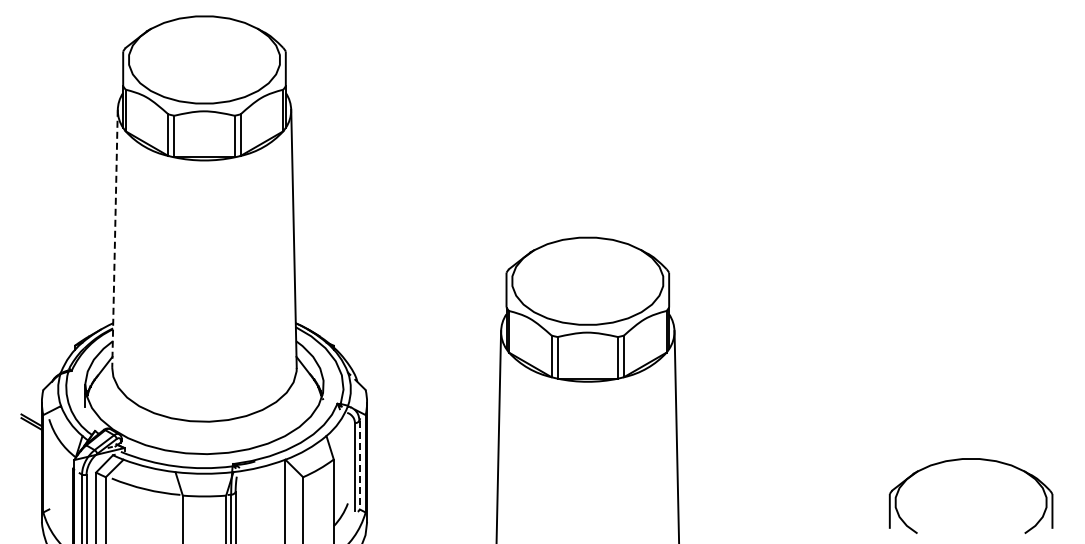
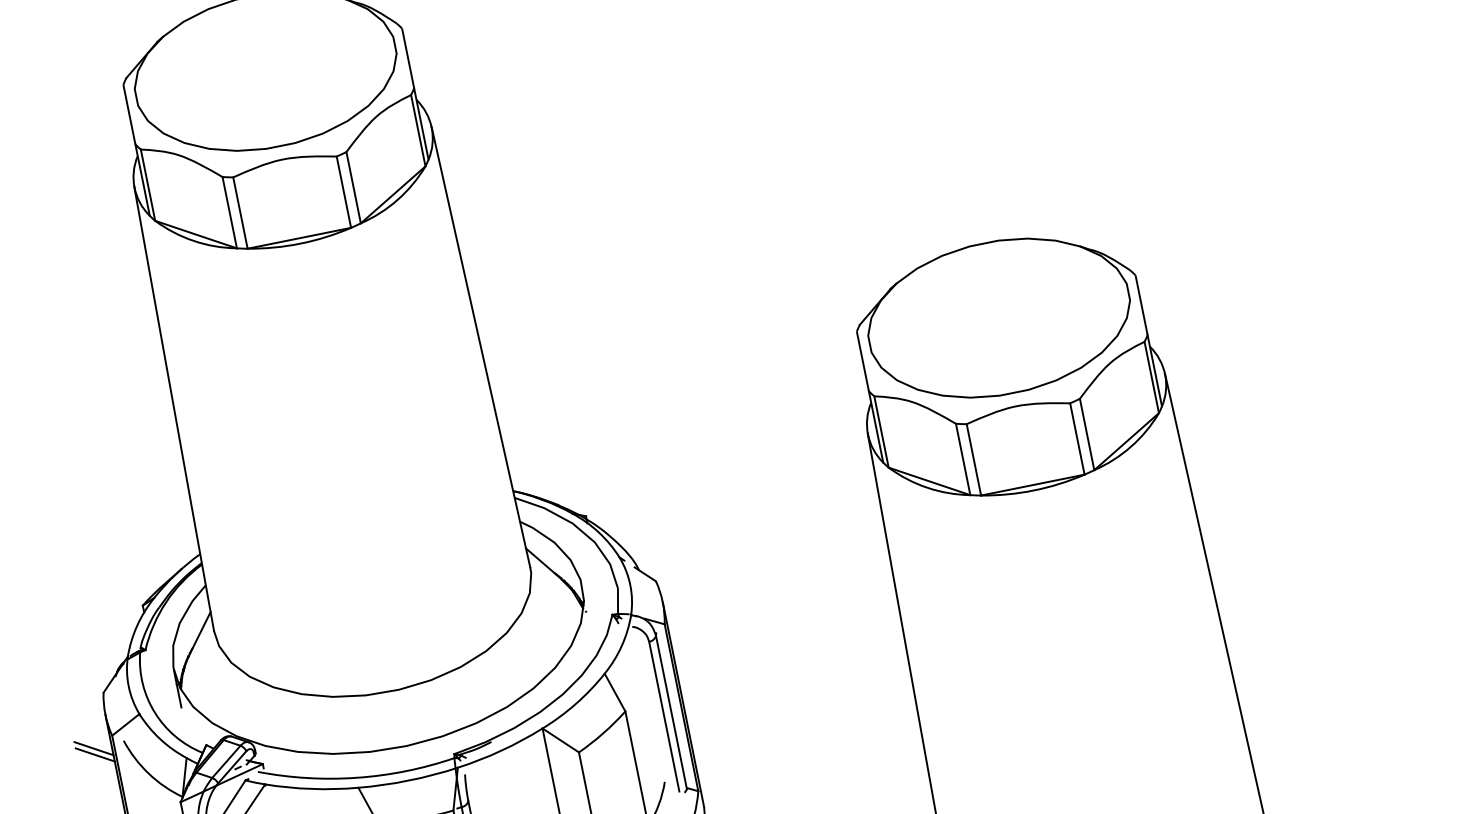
line: (115, 239) -> (175, 409), dashed -> solid
line: (359, 465) -> (671, 712), dashed -> solid

